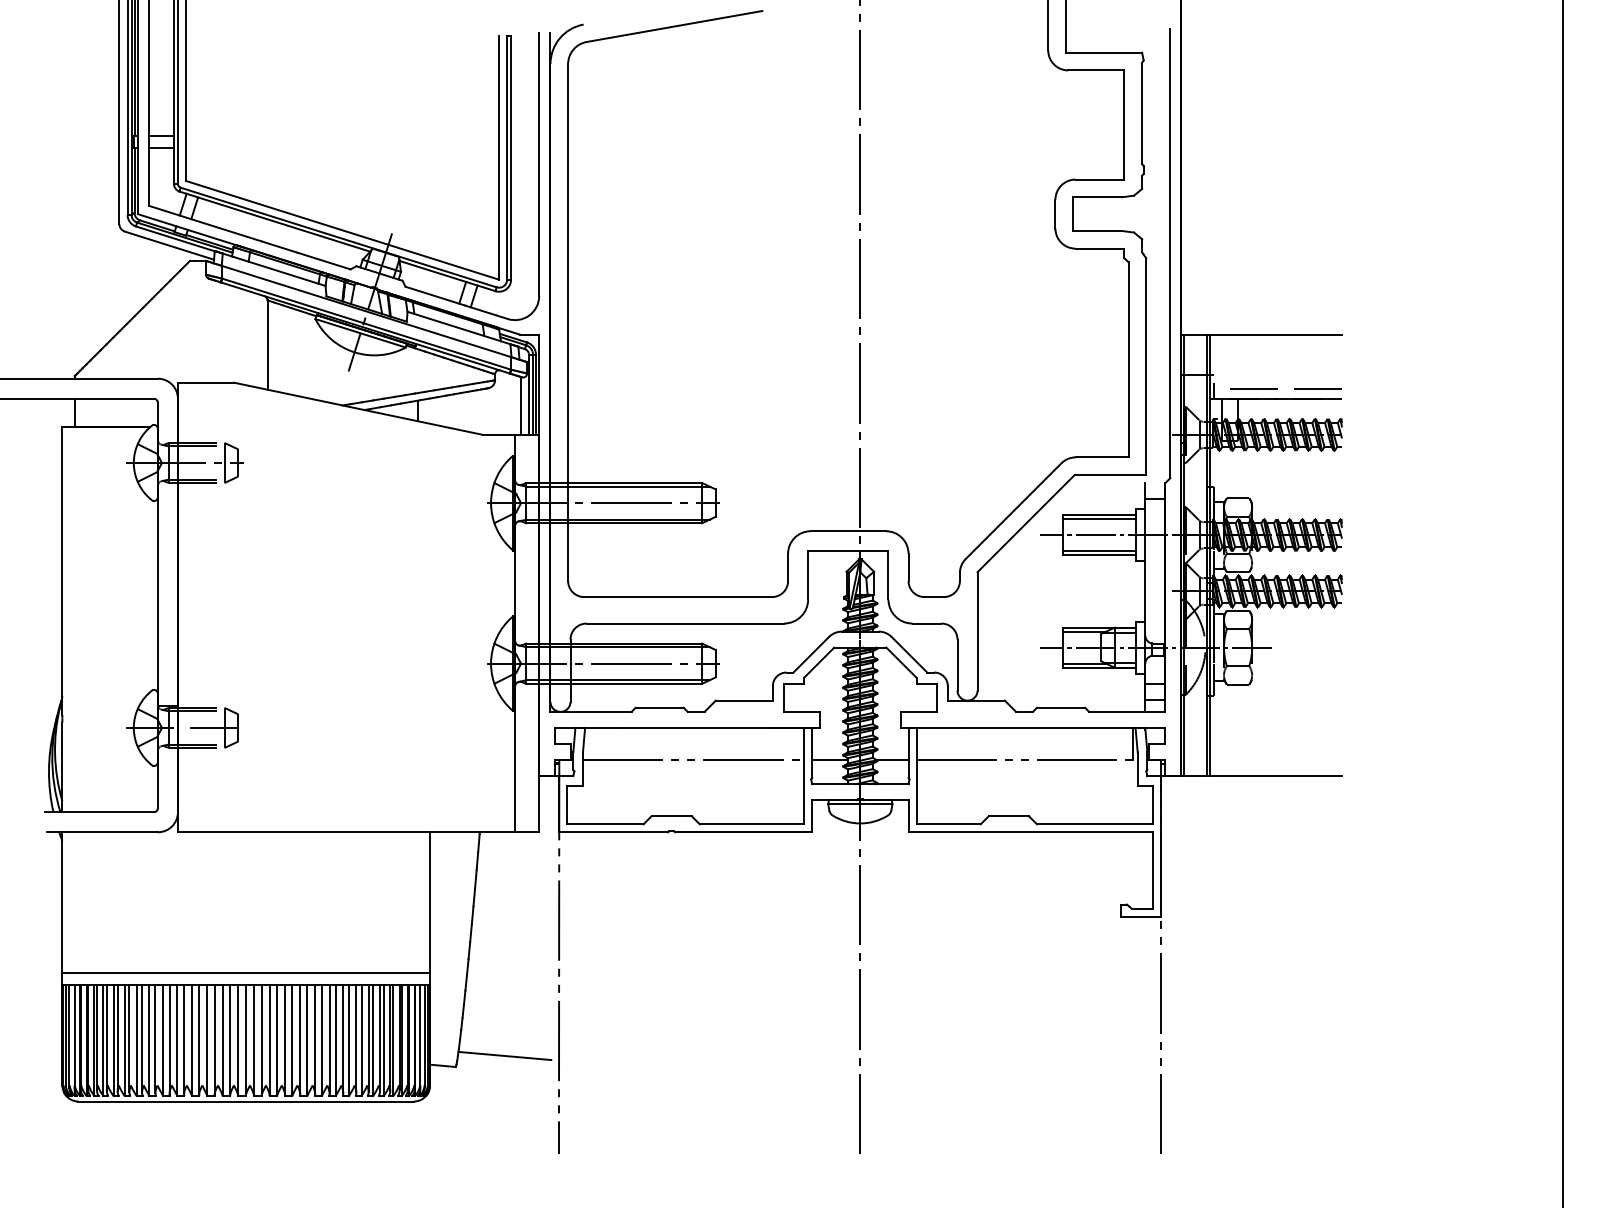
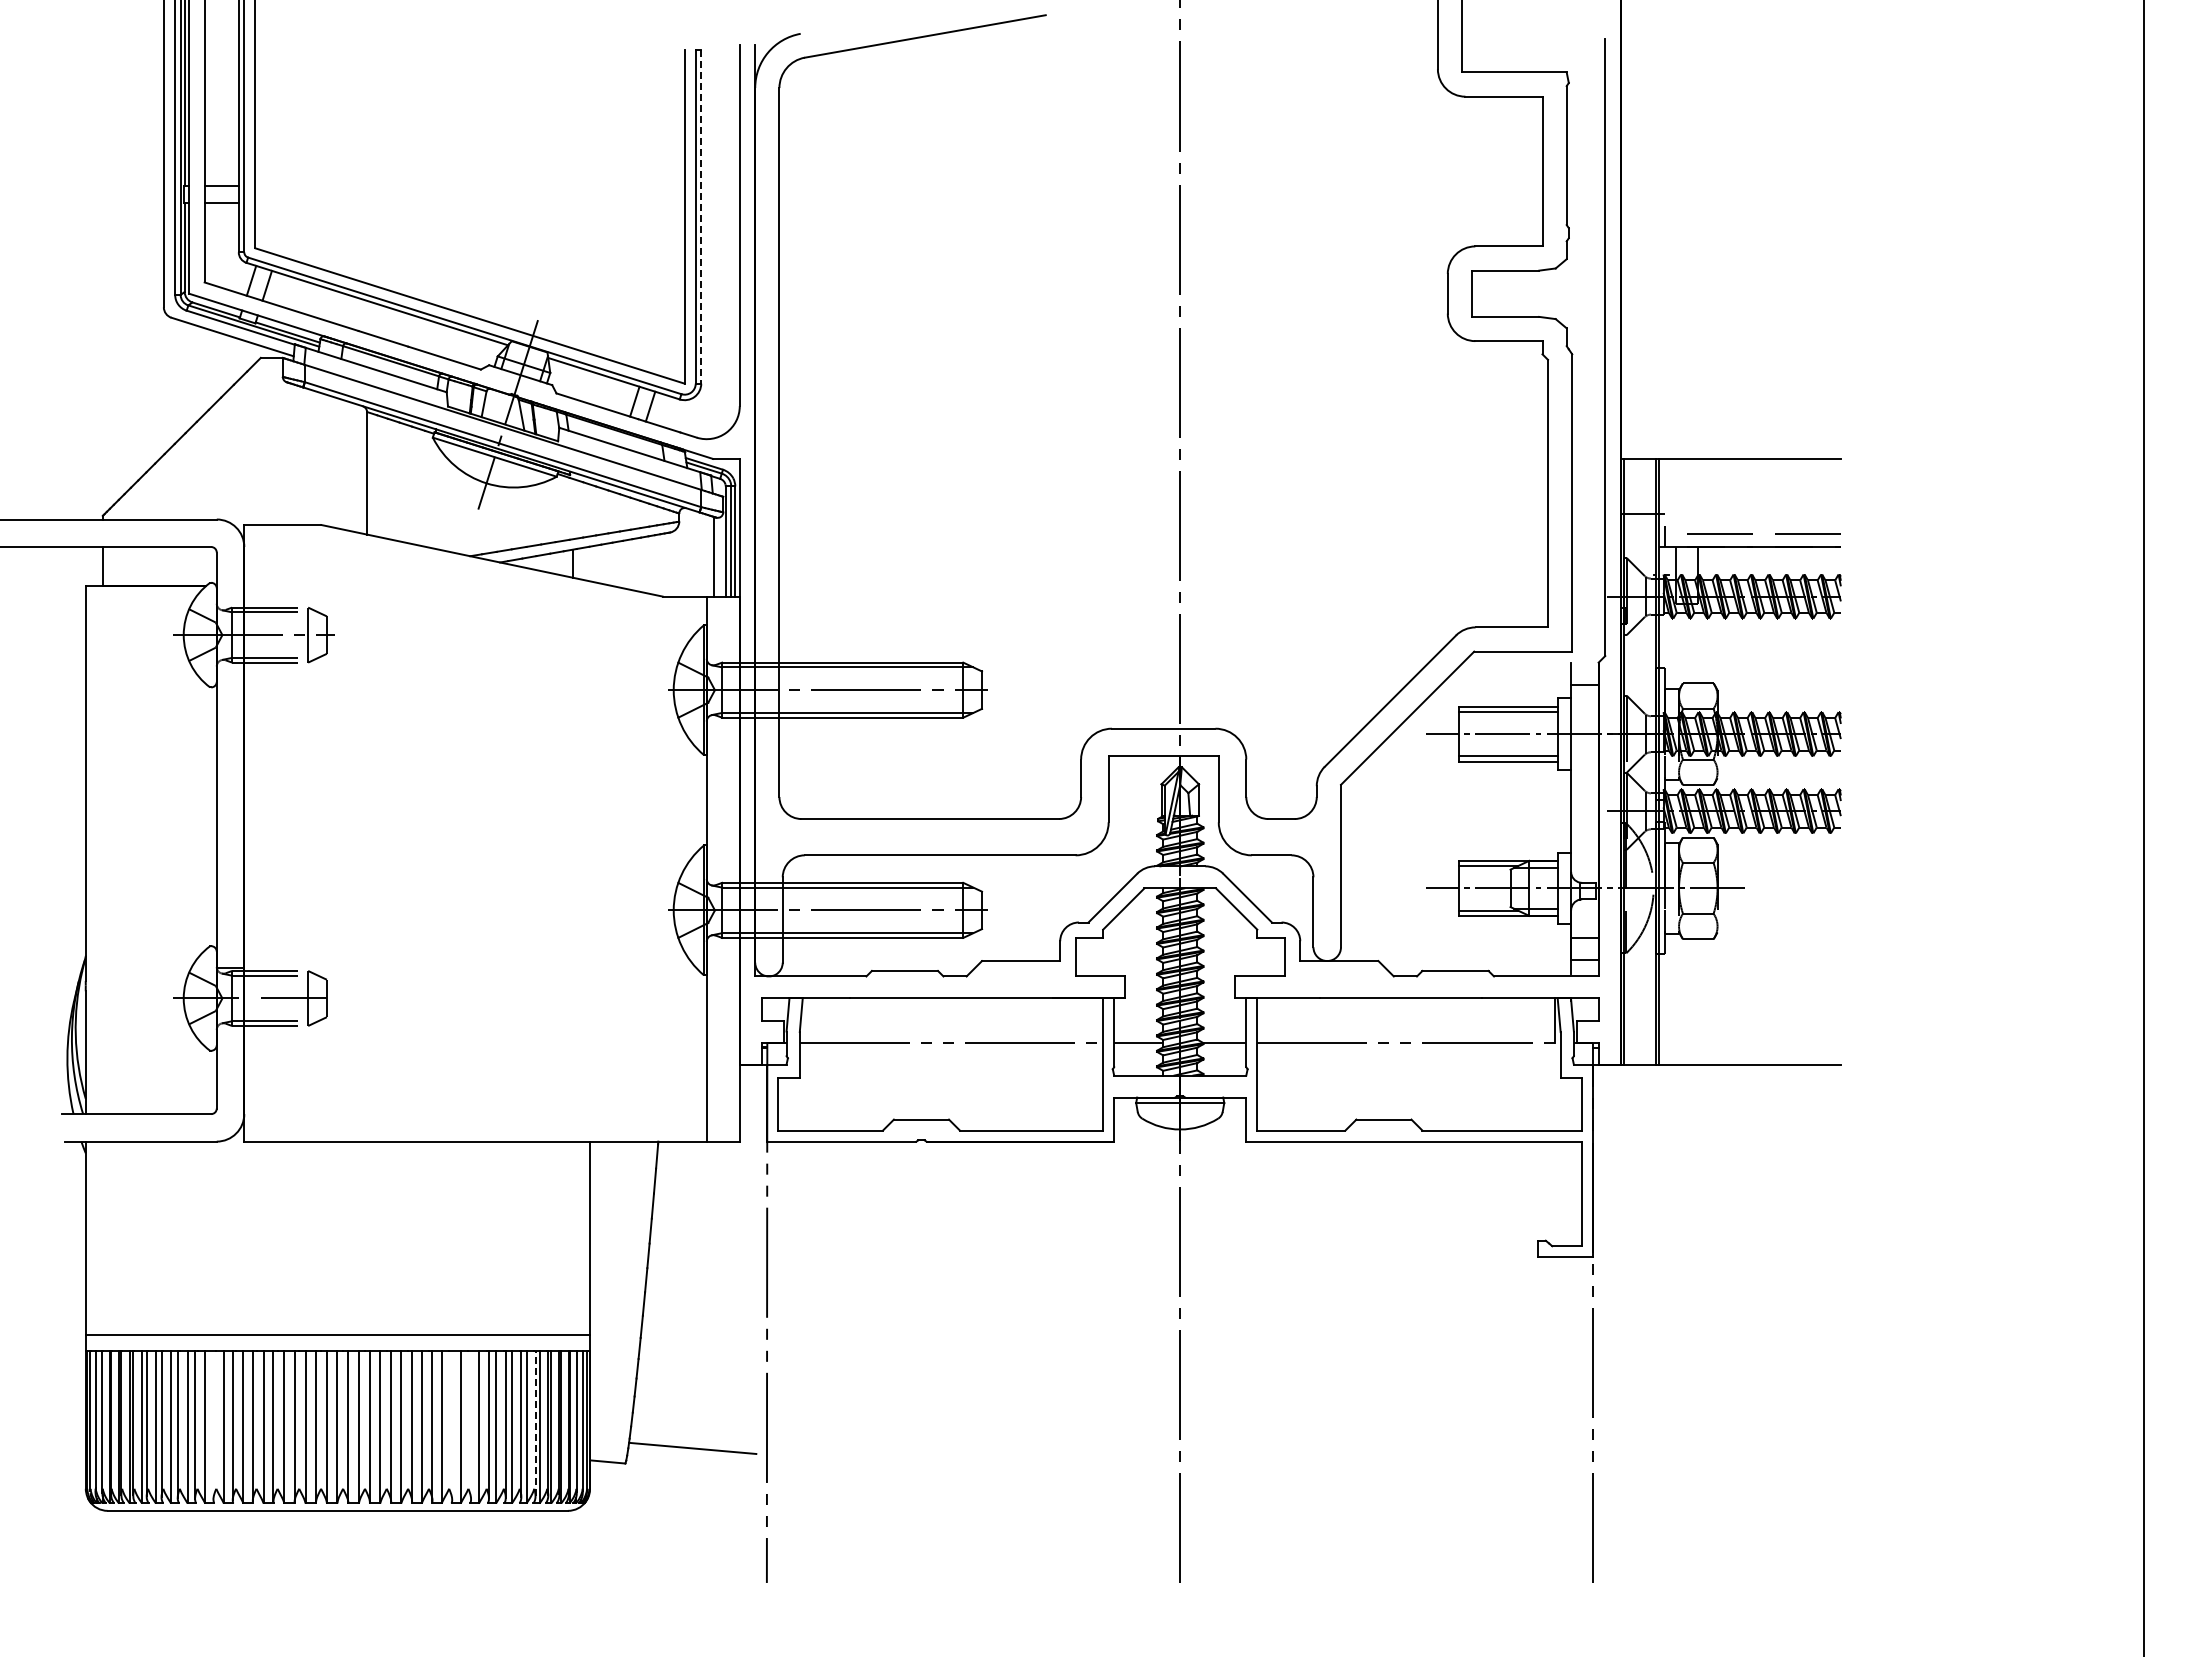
line: (511, 157) -> (701, 216), solid -> dashed
line: (390, 1037) -> (535, 1423), solid -> dashed
line: (155, 1039) -> (213, 1425), removed
line: (329, 1039) -> (452, 1425), removed
line: (343, 1039) -> (471, 1425), removed

